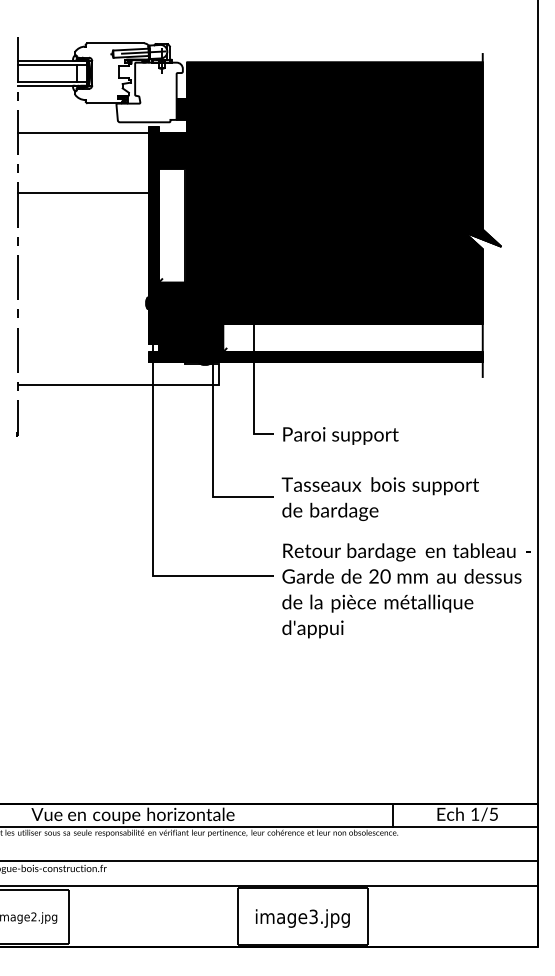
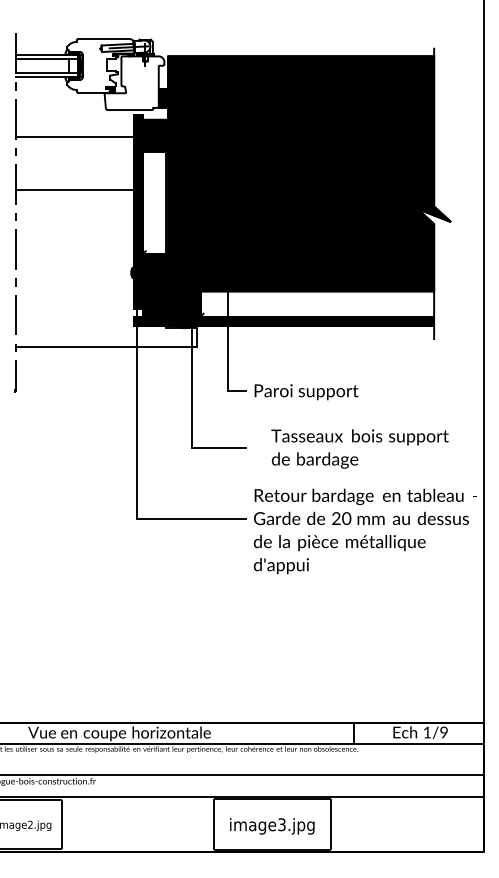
line: (84, 133) -> (75, 137), moved
line: (83, 192) -> (74, 189), moved
text: (379, 498) -> (359, 448), moved
text: (493, 813) -> (443, 731), 1/5 -> 1/9

